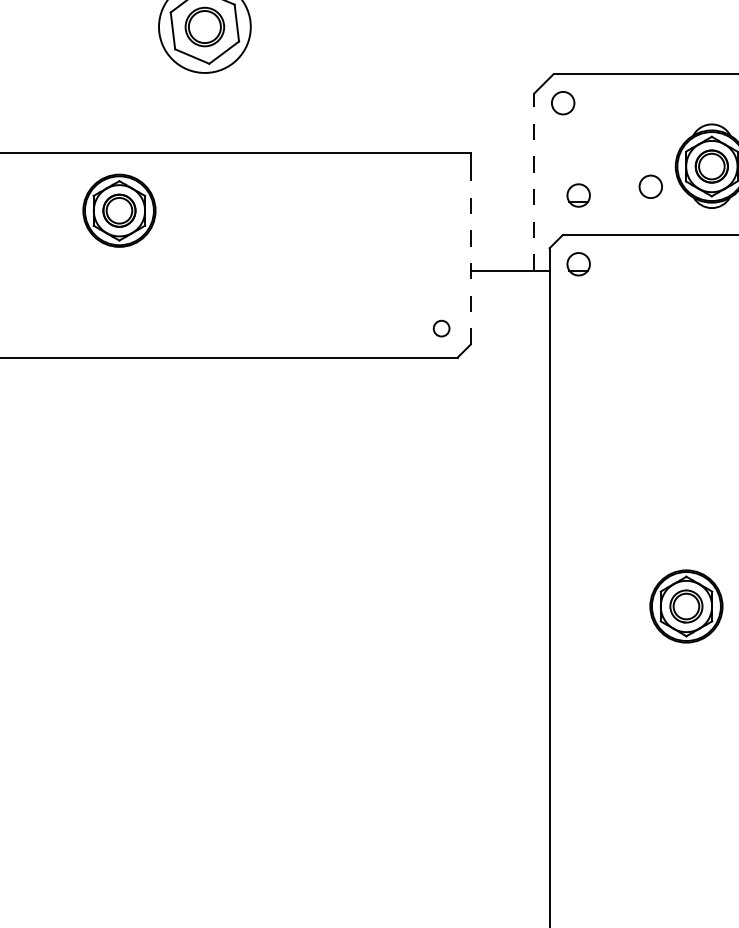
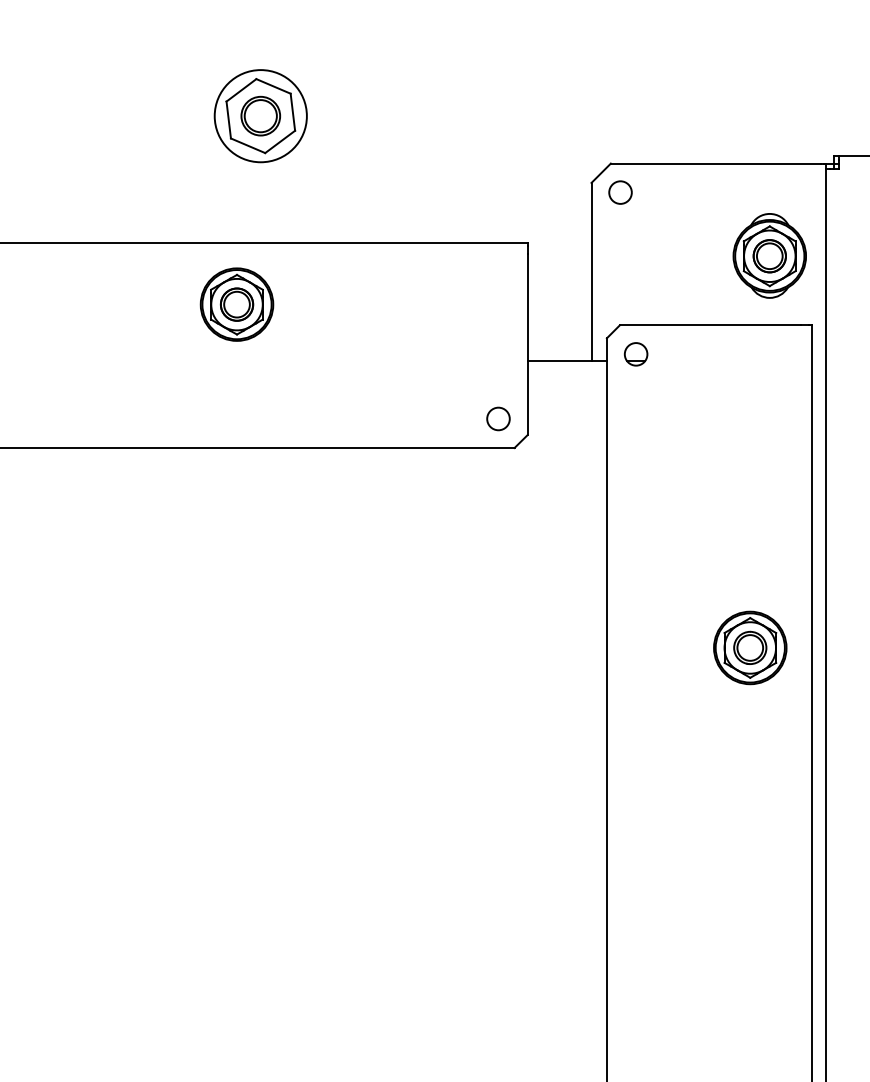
line: (534, 181) -> (591, 271), dashed -> solid
circle: (650, 186) -> (708, 276), removed
part: (578, 195) -> (635, 285), removed
part: (118, 210) -> (236, 304), moved
line: (470, 254) -> (527, 344), dashed -> solid
circle: (441, 328) -> (498, 418), size x1.43
part: (686, 606) -> (750, 647), moved

